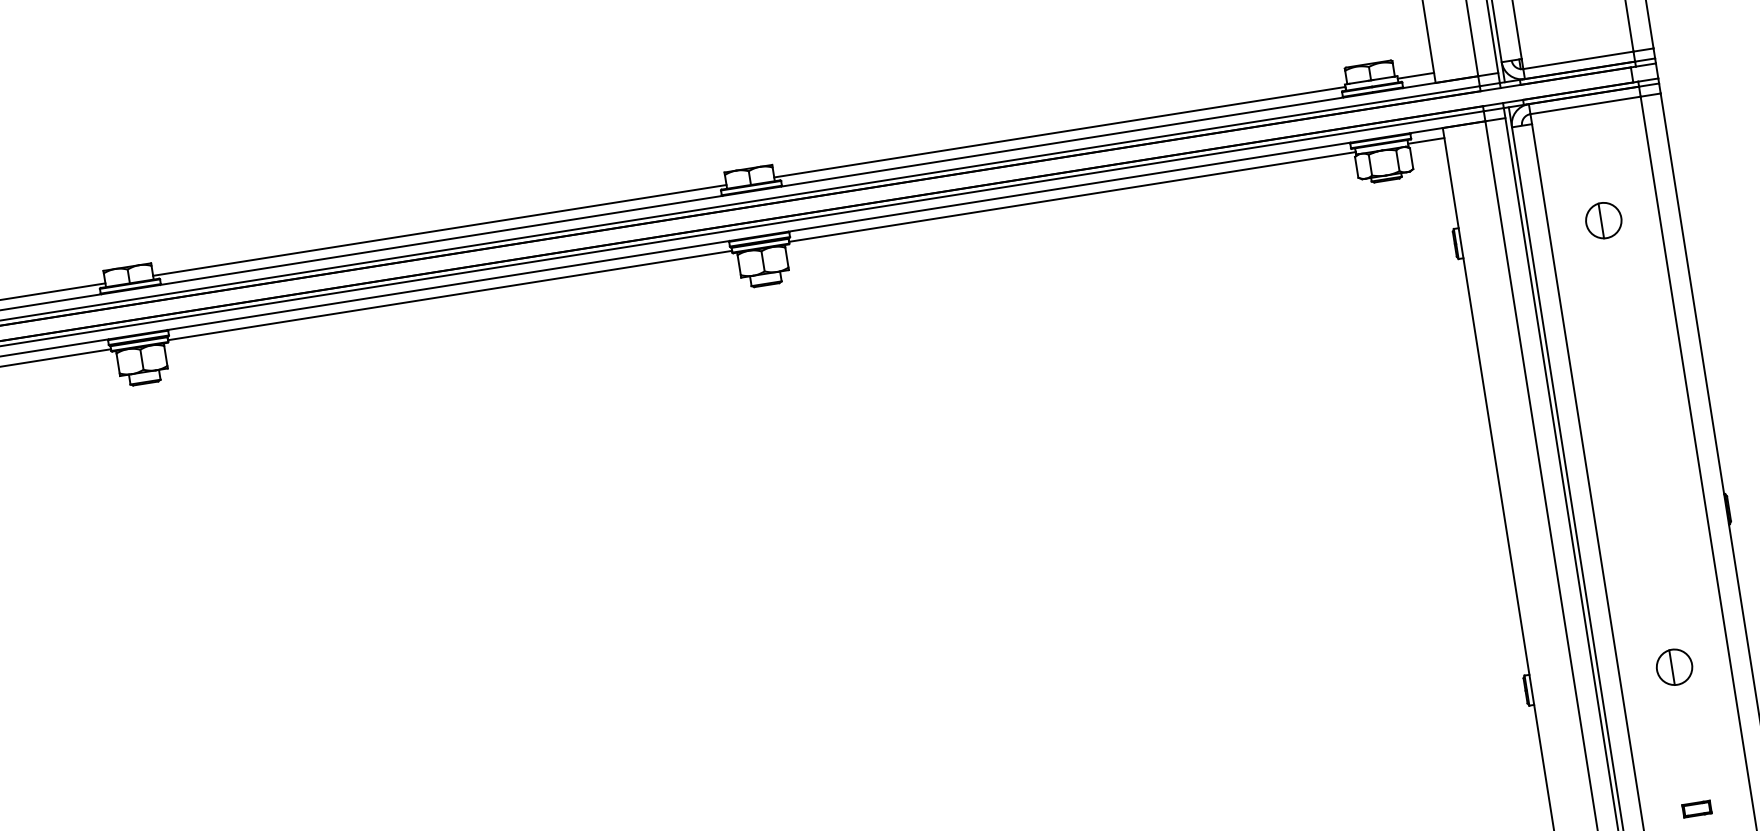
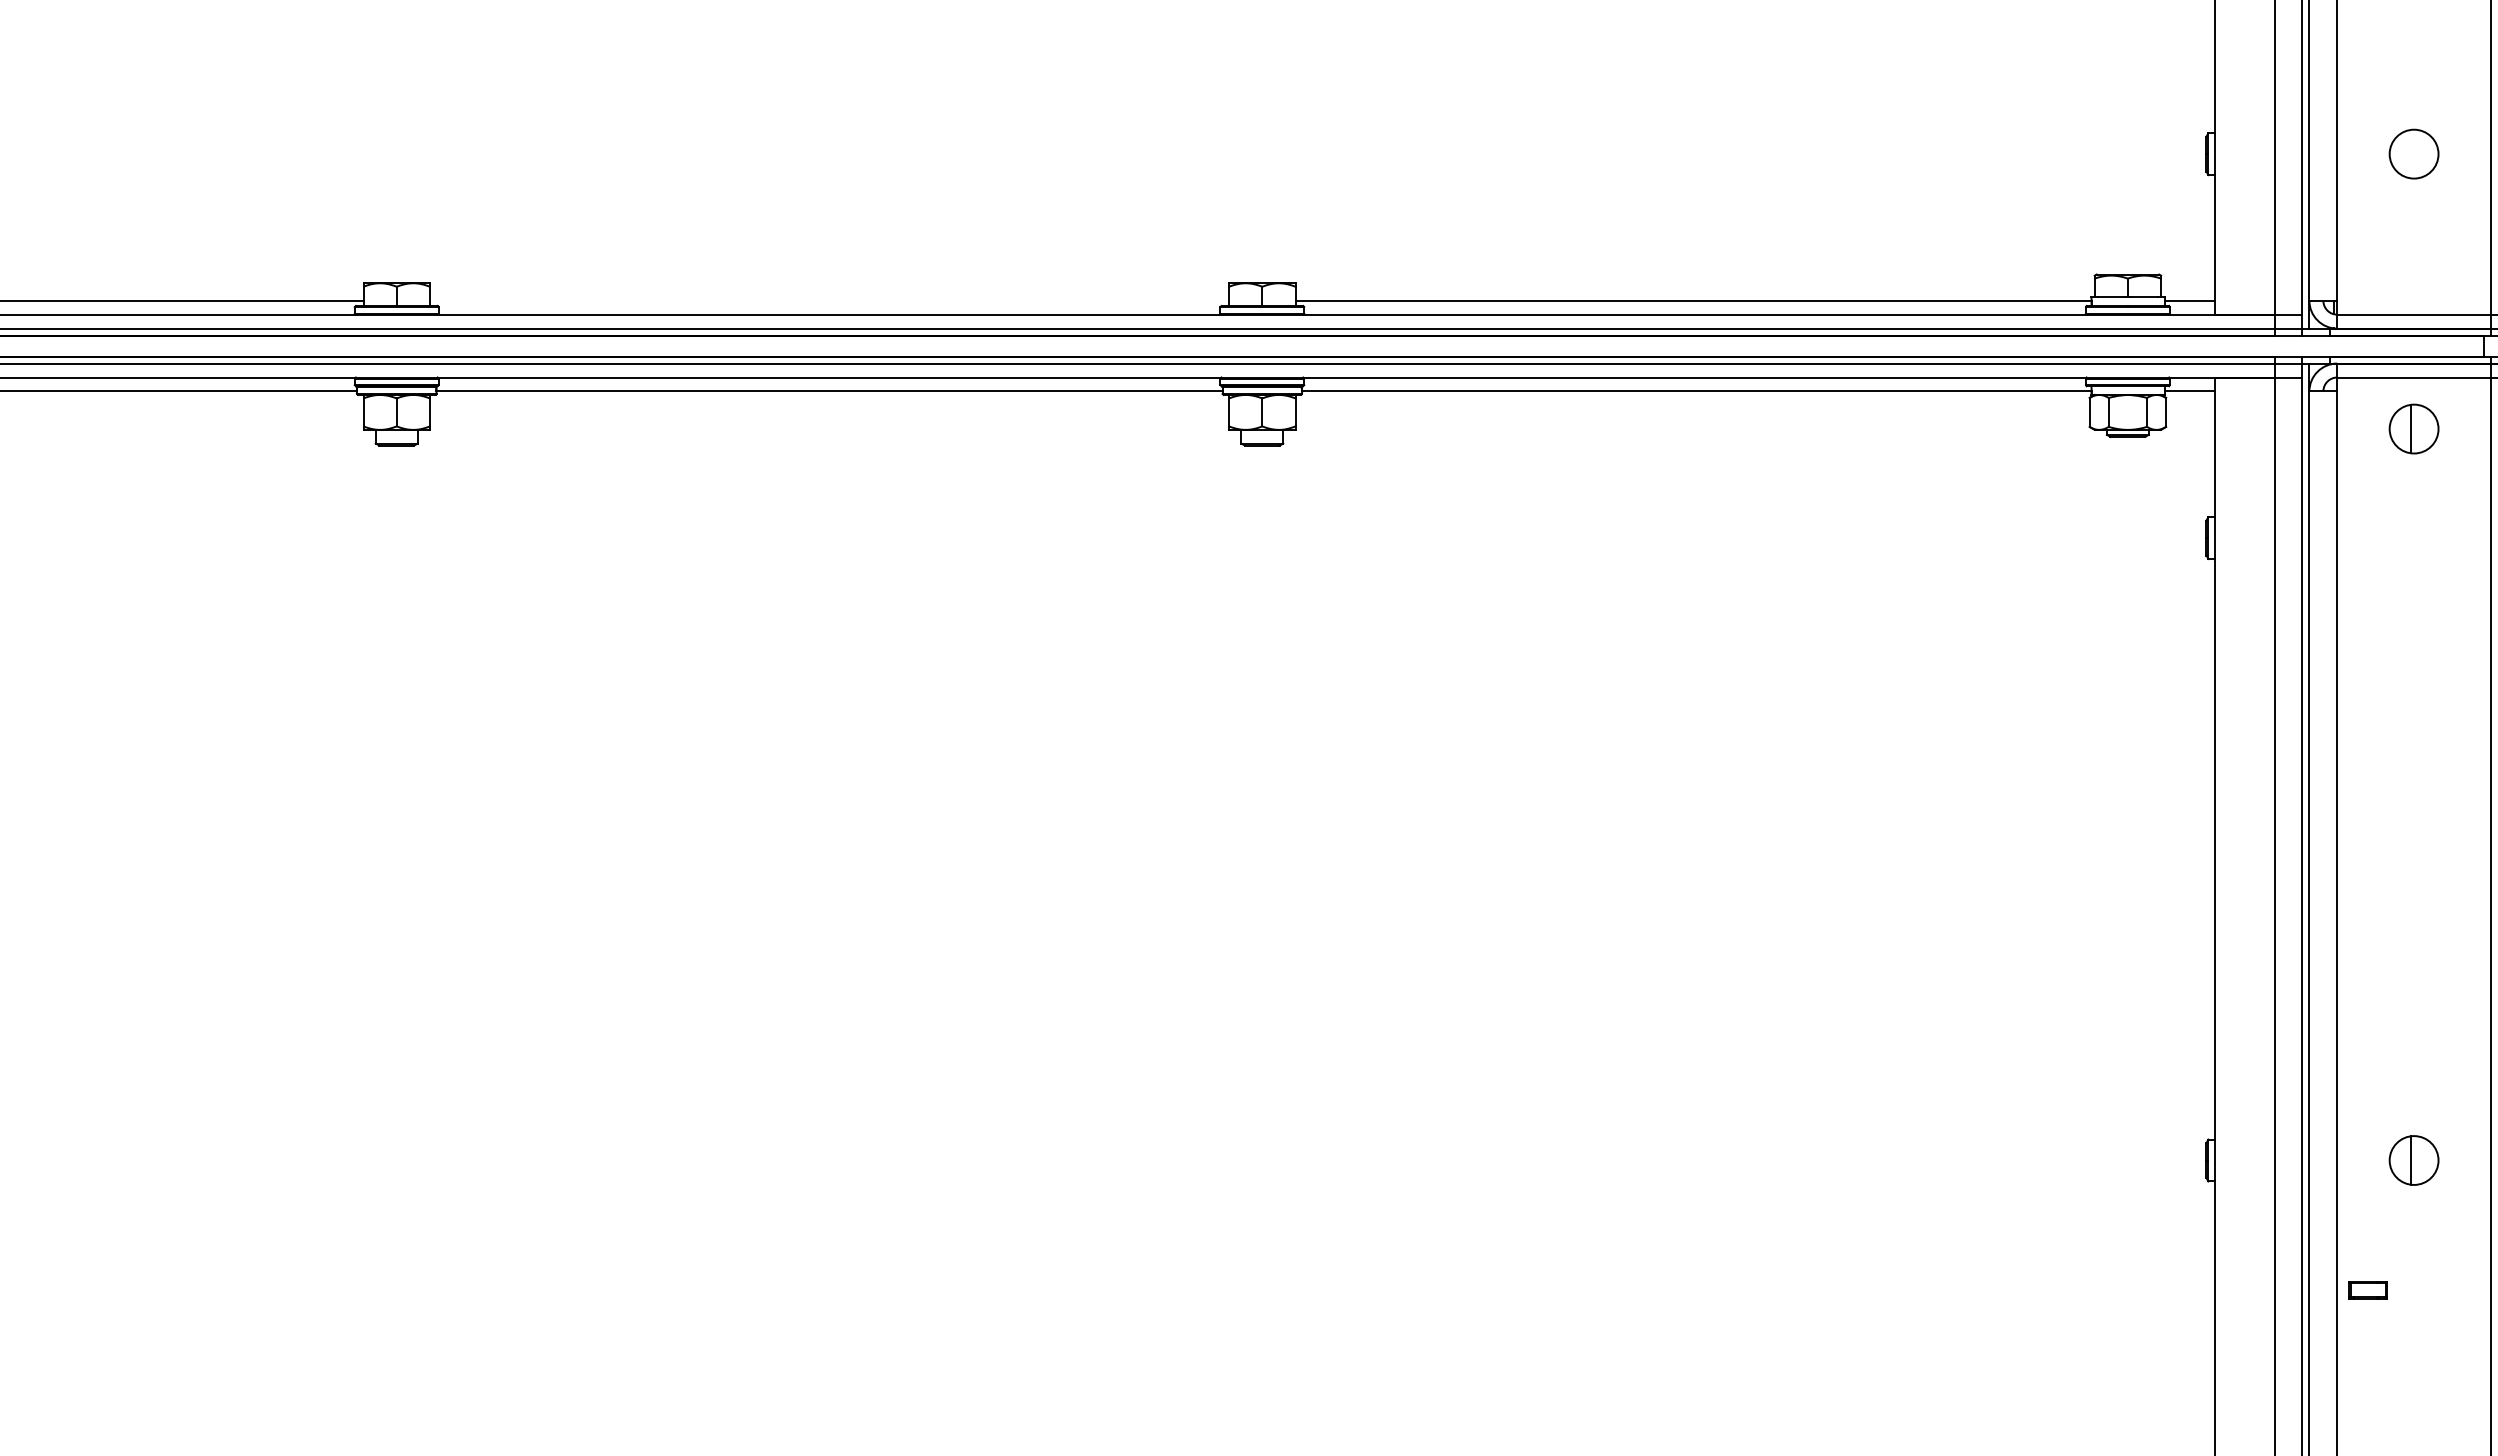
part: (1603, 220) -> (2413, 428), moved
line: (439, 230) -> (829, 300), removed
part: (1696, 809) -> (2367, 1290), moved

